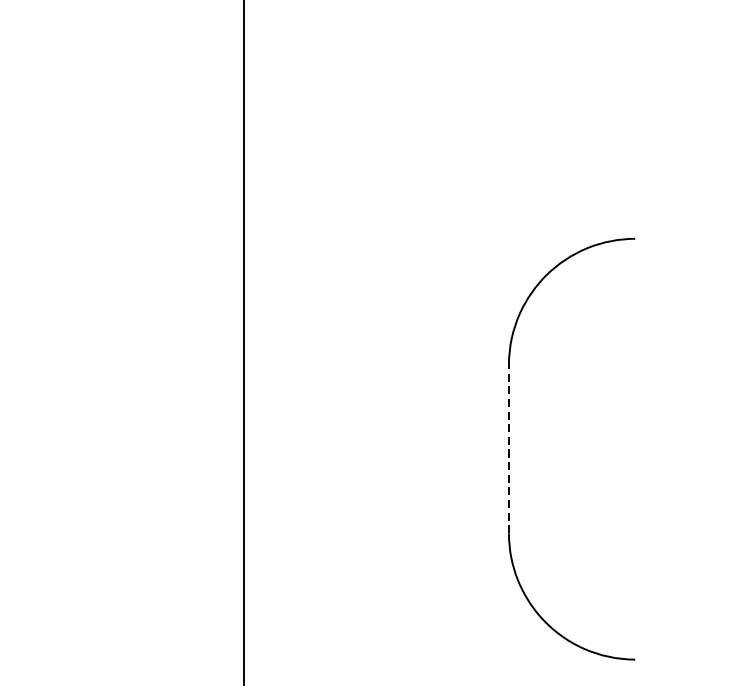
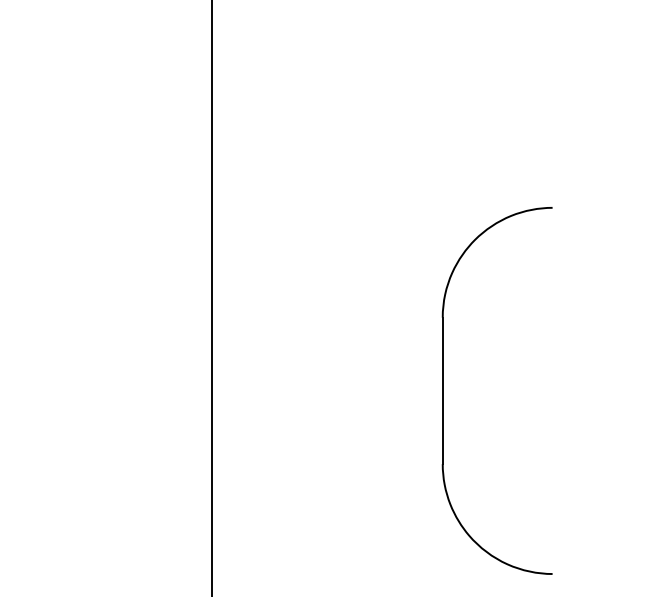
line: (508, 448) -> (442, 390), dashed -> solid

